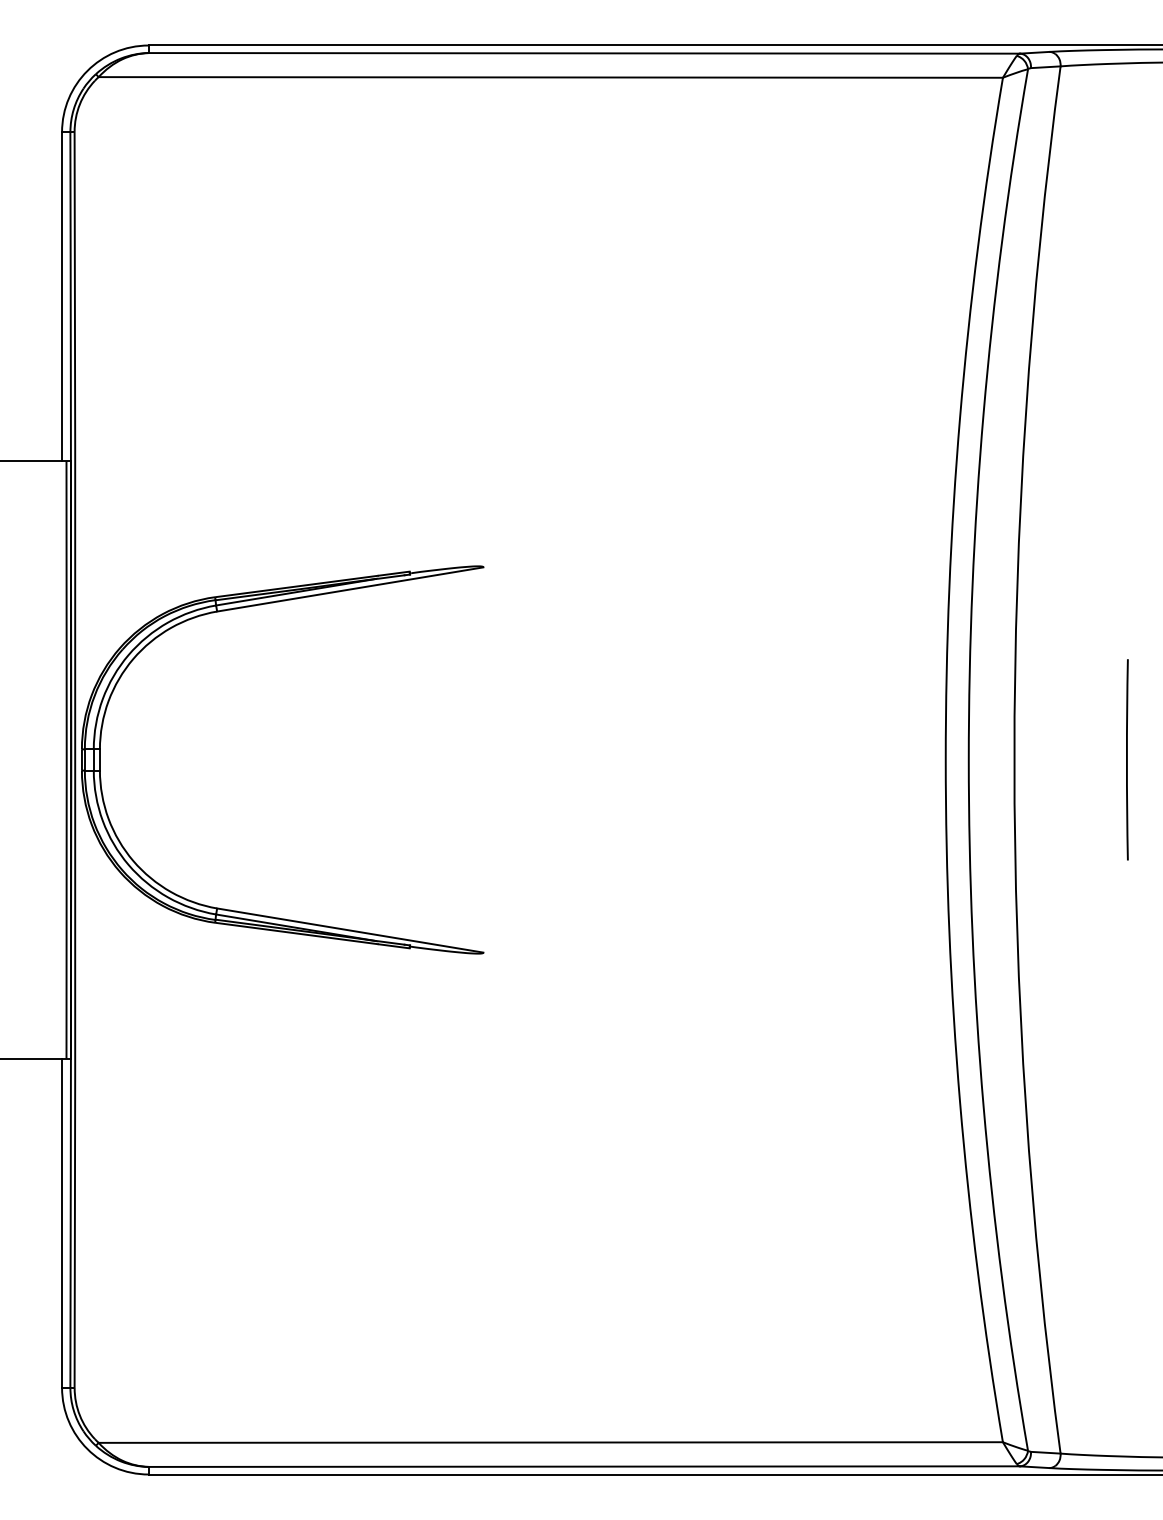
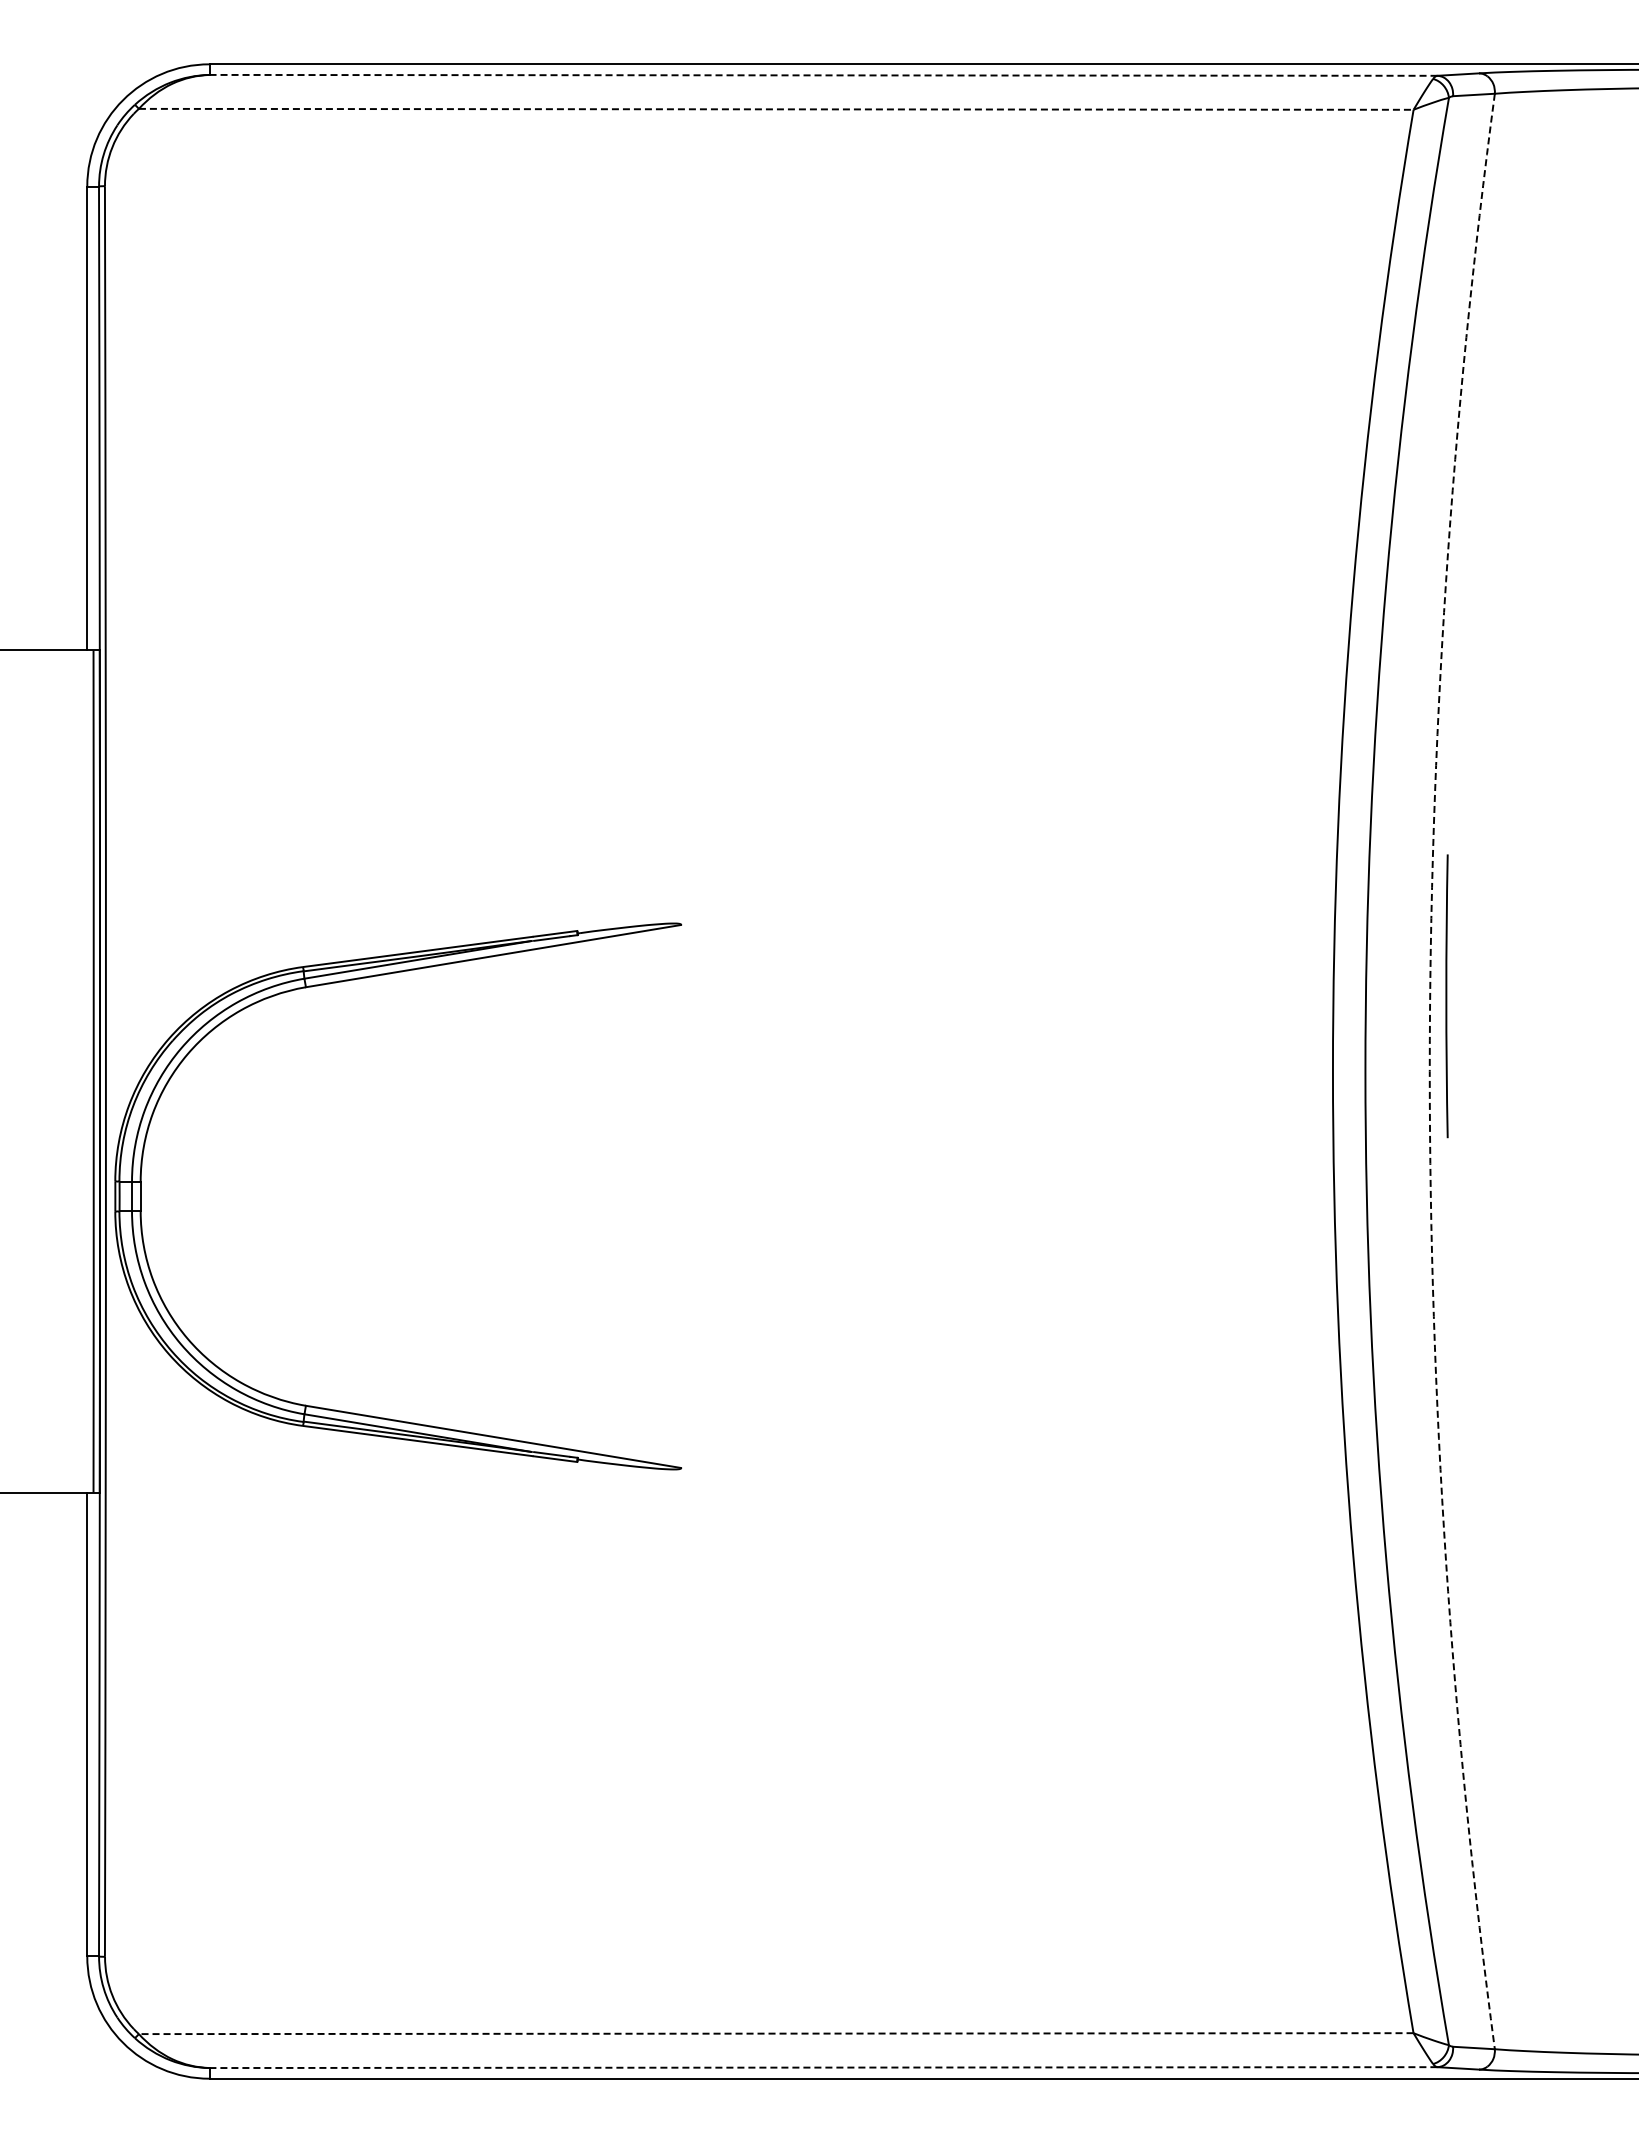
line: (584, 53) -> (823, 75), solid -> dashed
line: (550, 77) -> (776, 109), solid -> dashed
part: (255, 606) -> (360, 979), moved
arc: (1014, 760) -> (1429, 1071), solid -> dashed
line: (1127, 760) -> (1446, 996), moved
line: (550, 1442) -> (775, 2033), solid -> dashed
line: (584, 1466) -> (823, 2067), solid -> dashed

